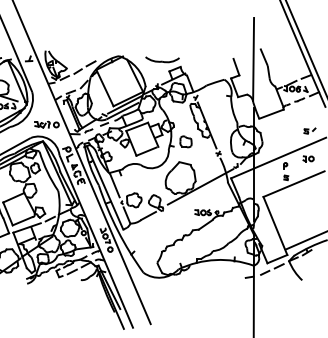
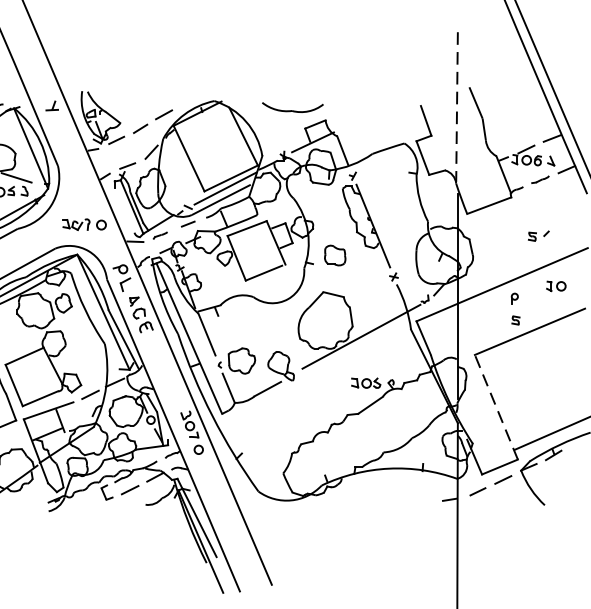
line: (253, 59) -> (456, 107), solid -> dashed
part: (309, 130) -> (538, 235), moved
line: (275, 225) -> (496, 406), solid -> dashed

